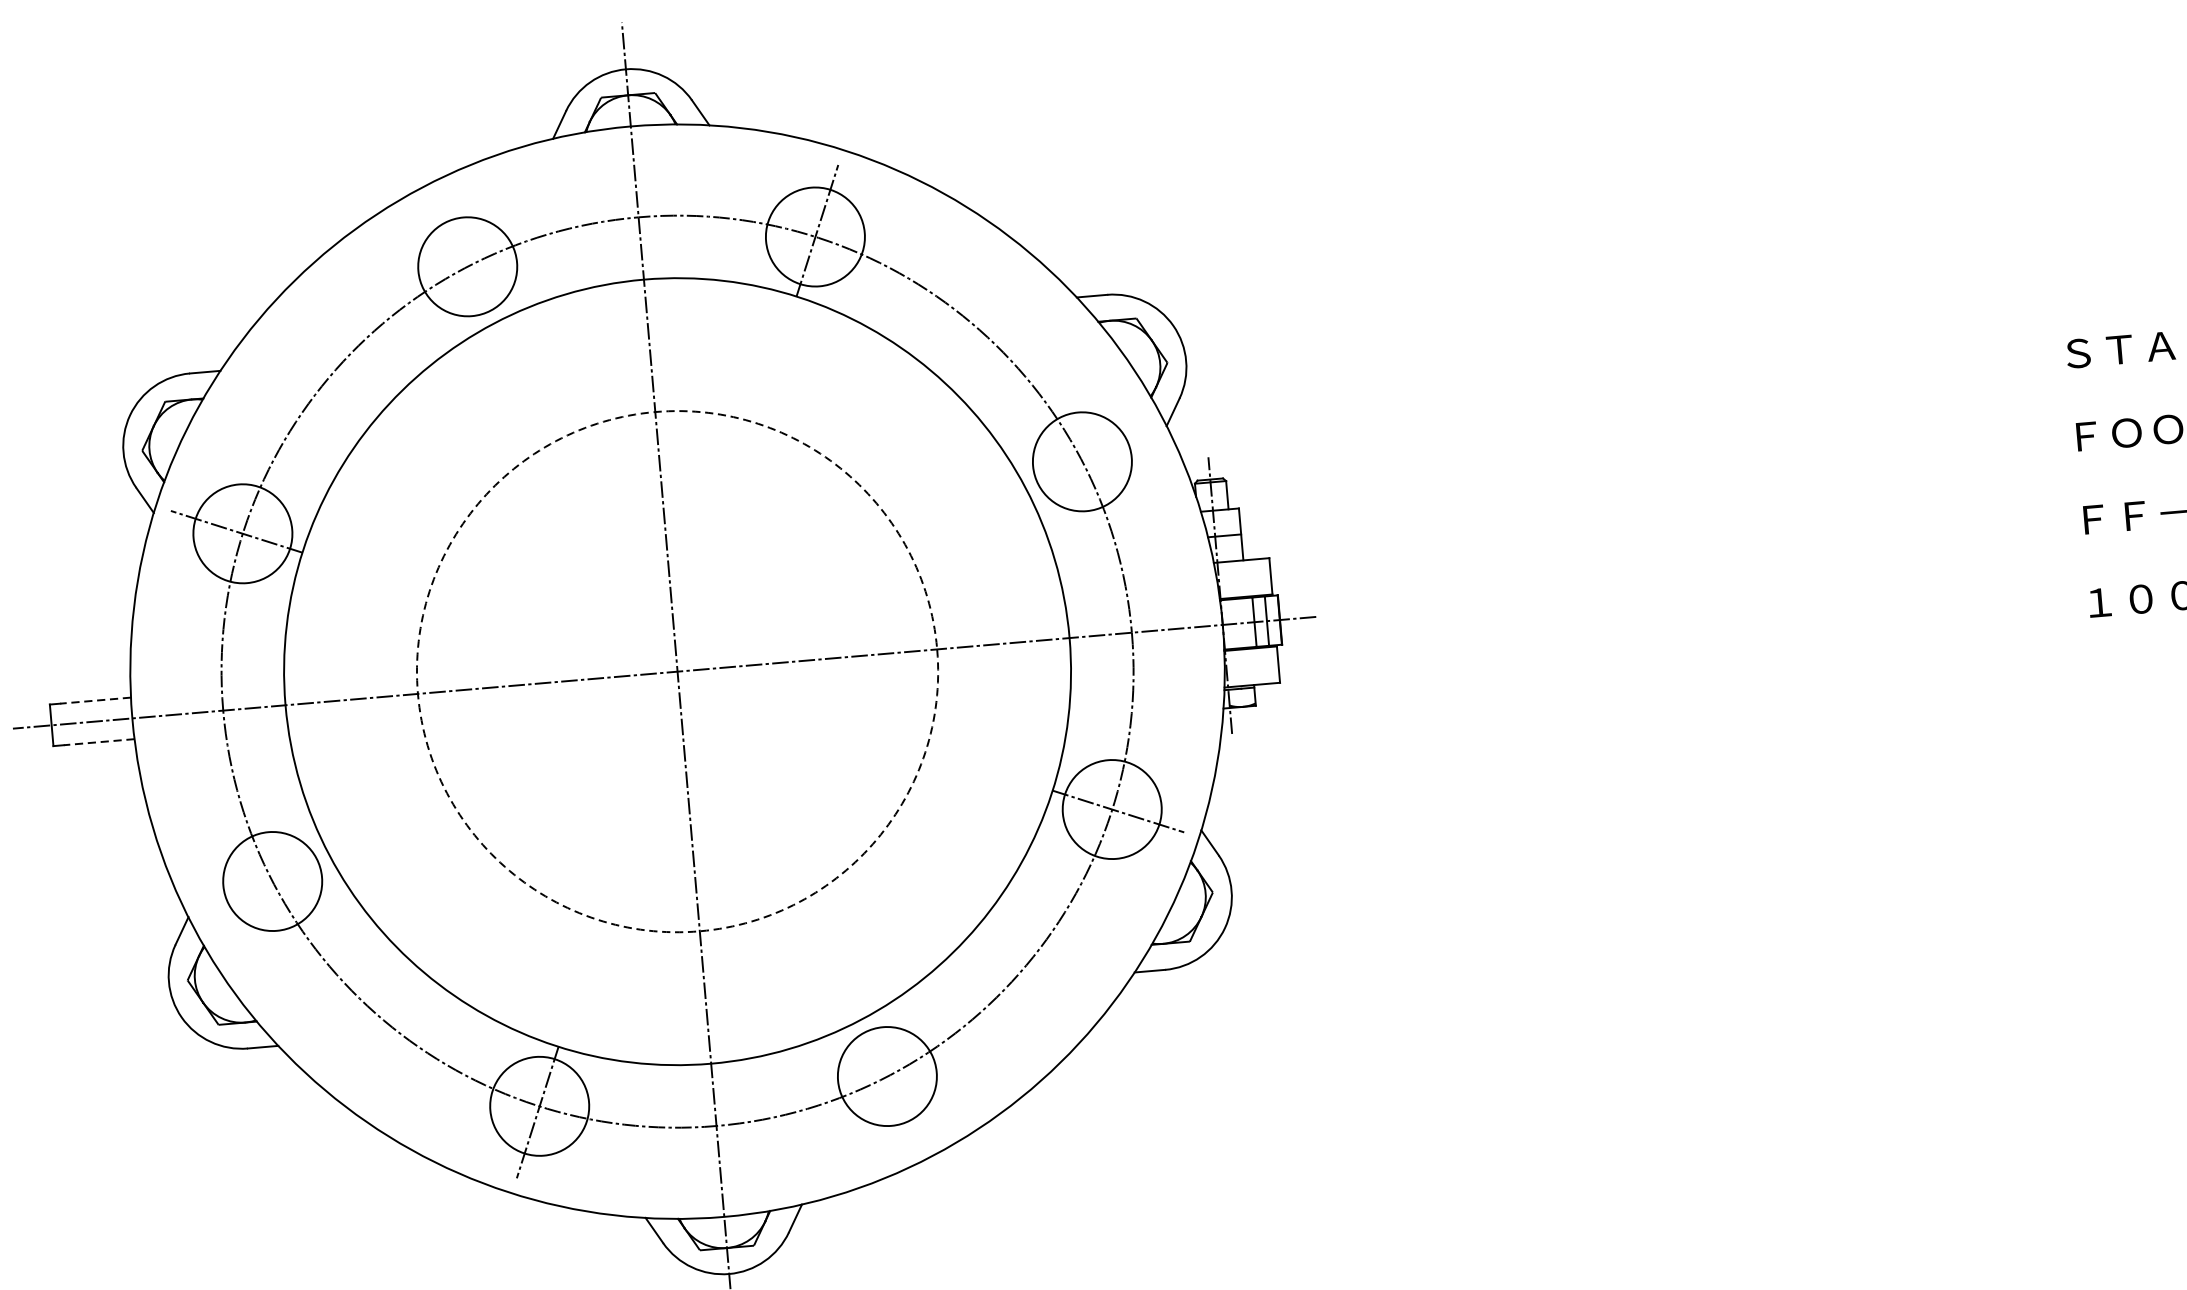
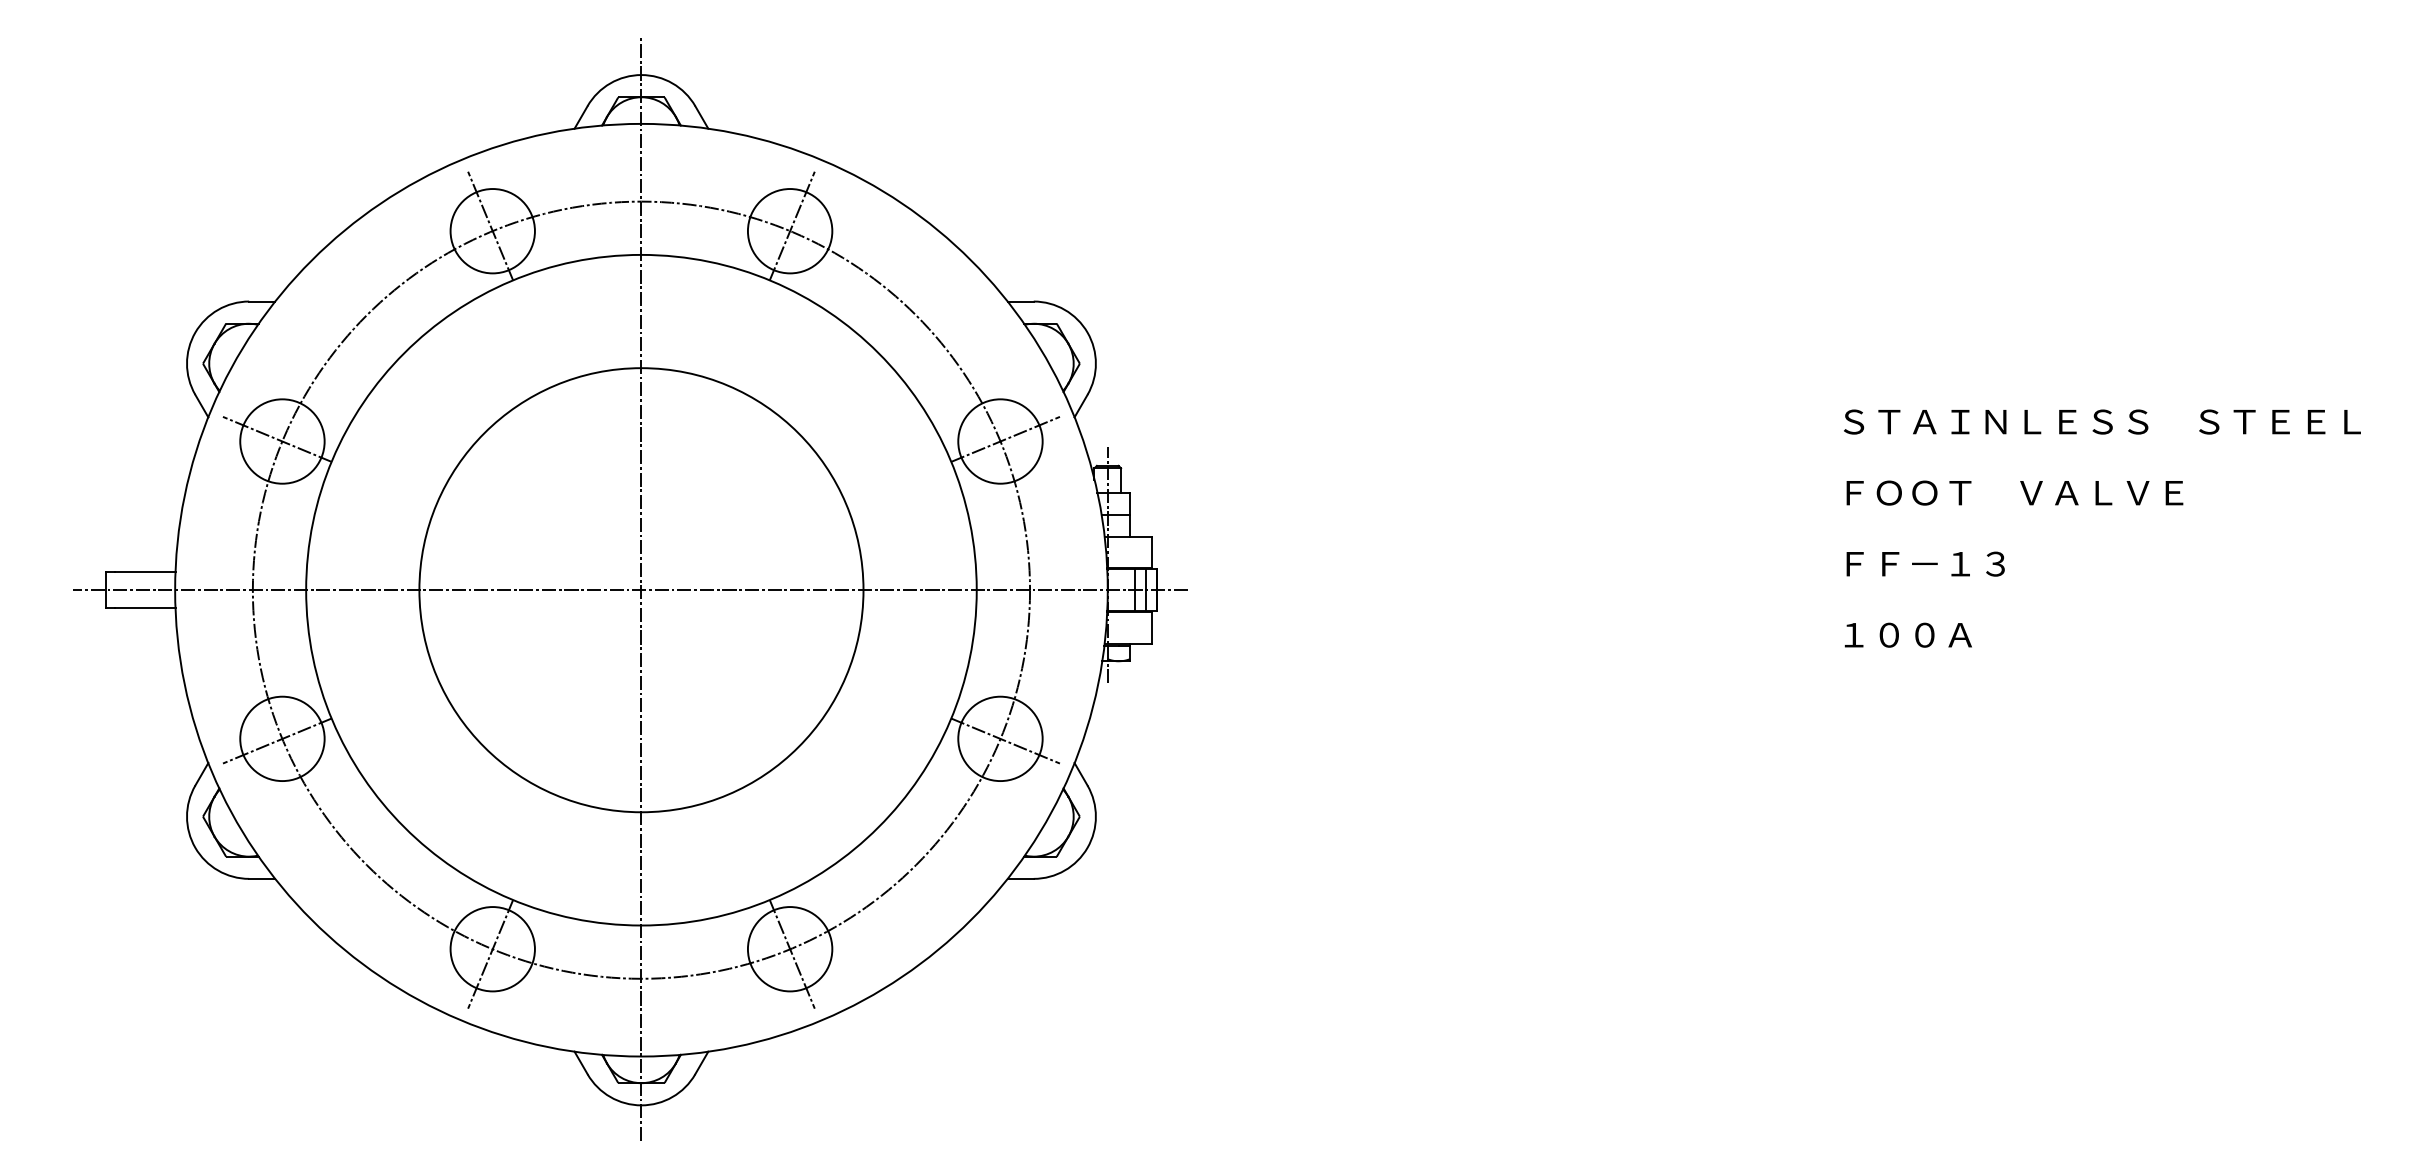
line: (464, 260) -> (490, 225), added
line: (1088, 457) -> (1005, 438), added
circle: (677, 672) -> (641, 590), dashed -> solid
line: (94, 700) -> (144, 572), dashed -> solid
line: (98, 741) -> (144, 607), dashed -> solid
line: (265, 883) -> (276, 740), added
line: (889, 1081) -> (791, 953), added

